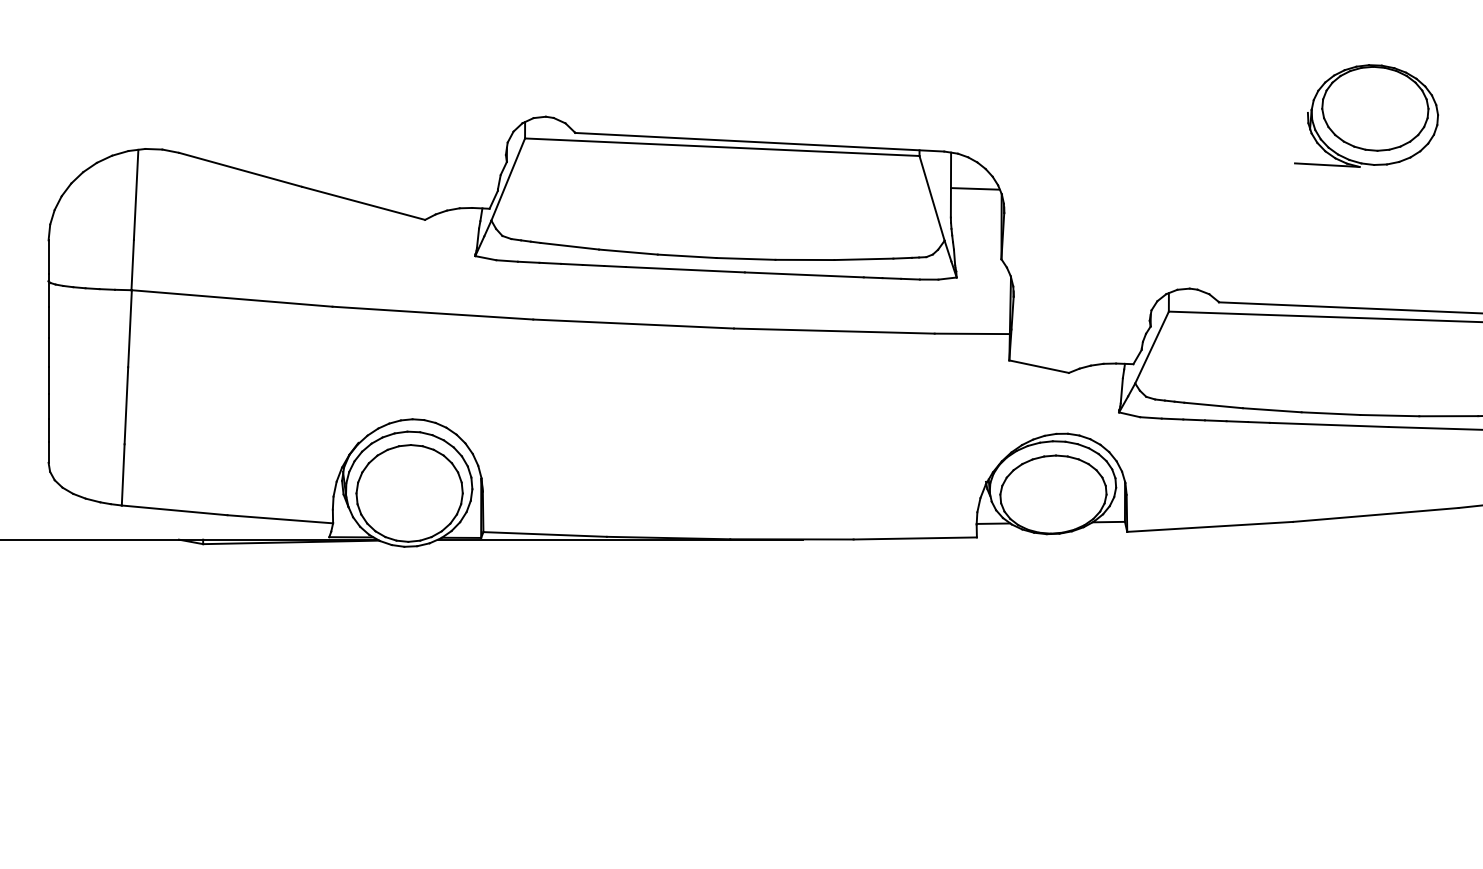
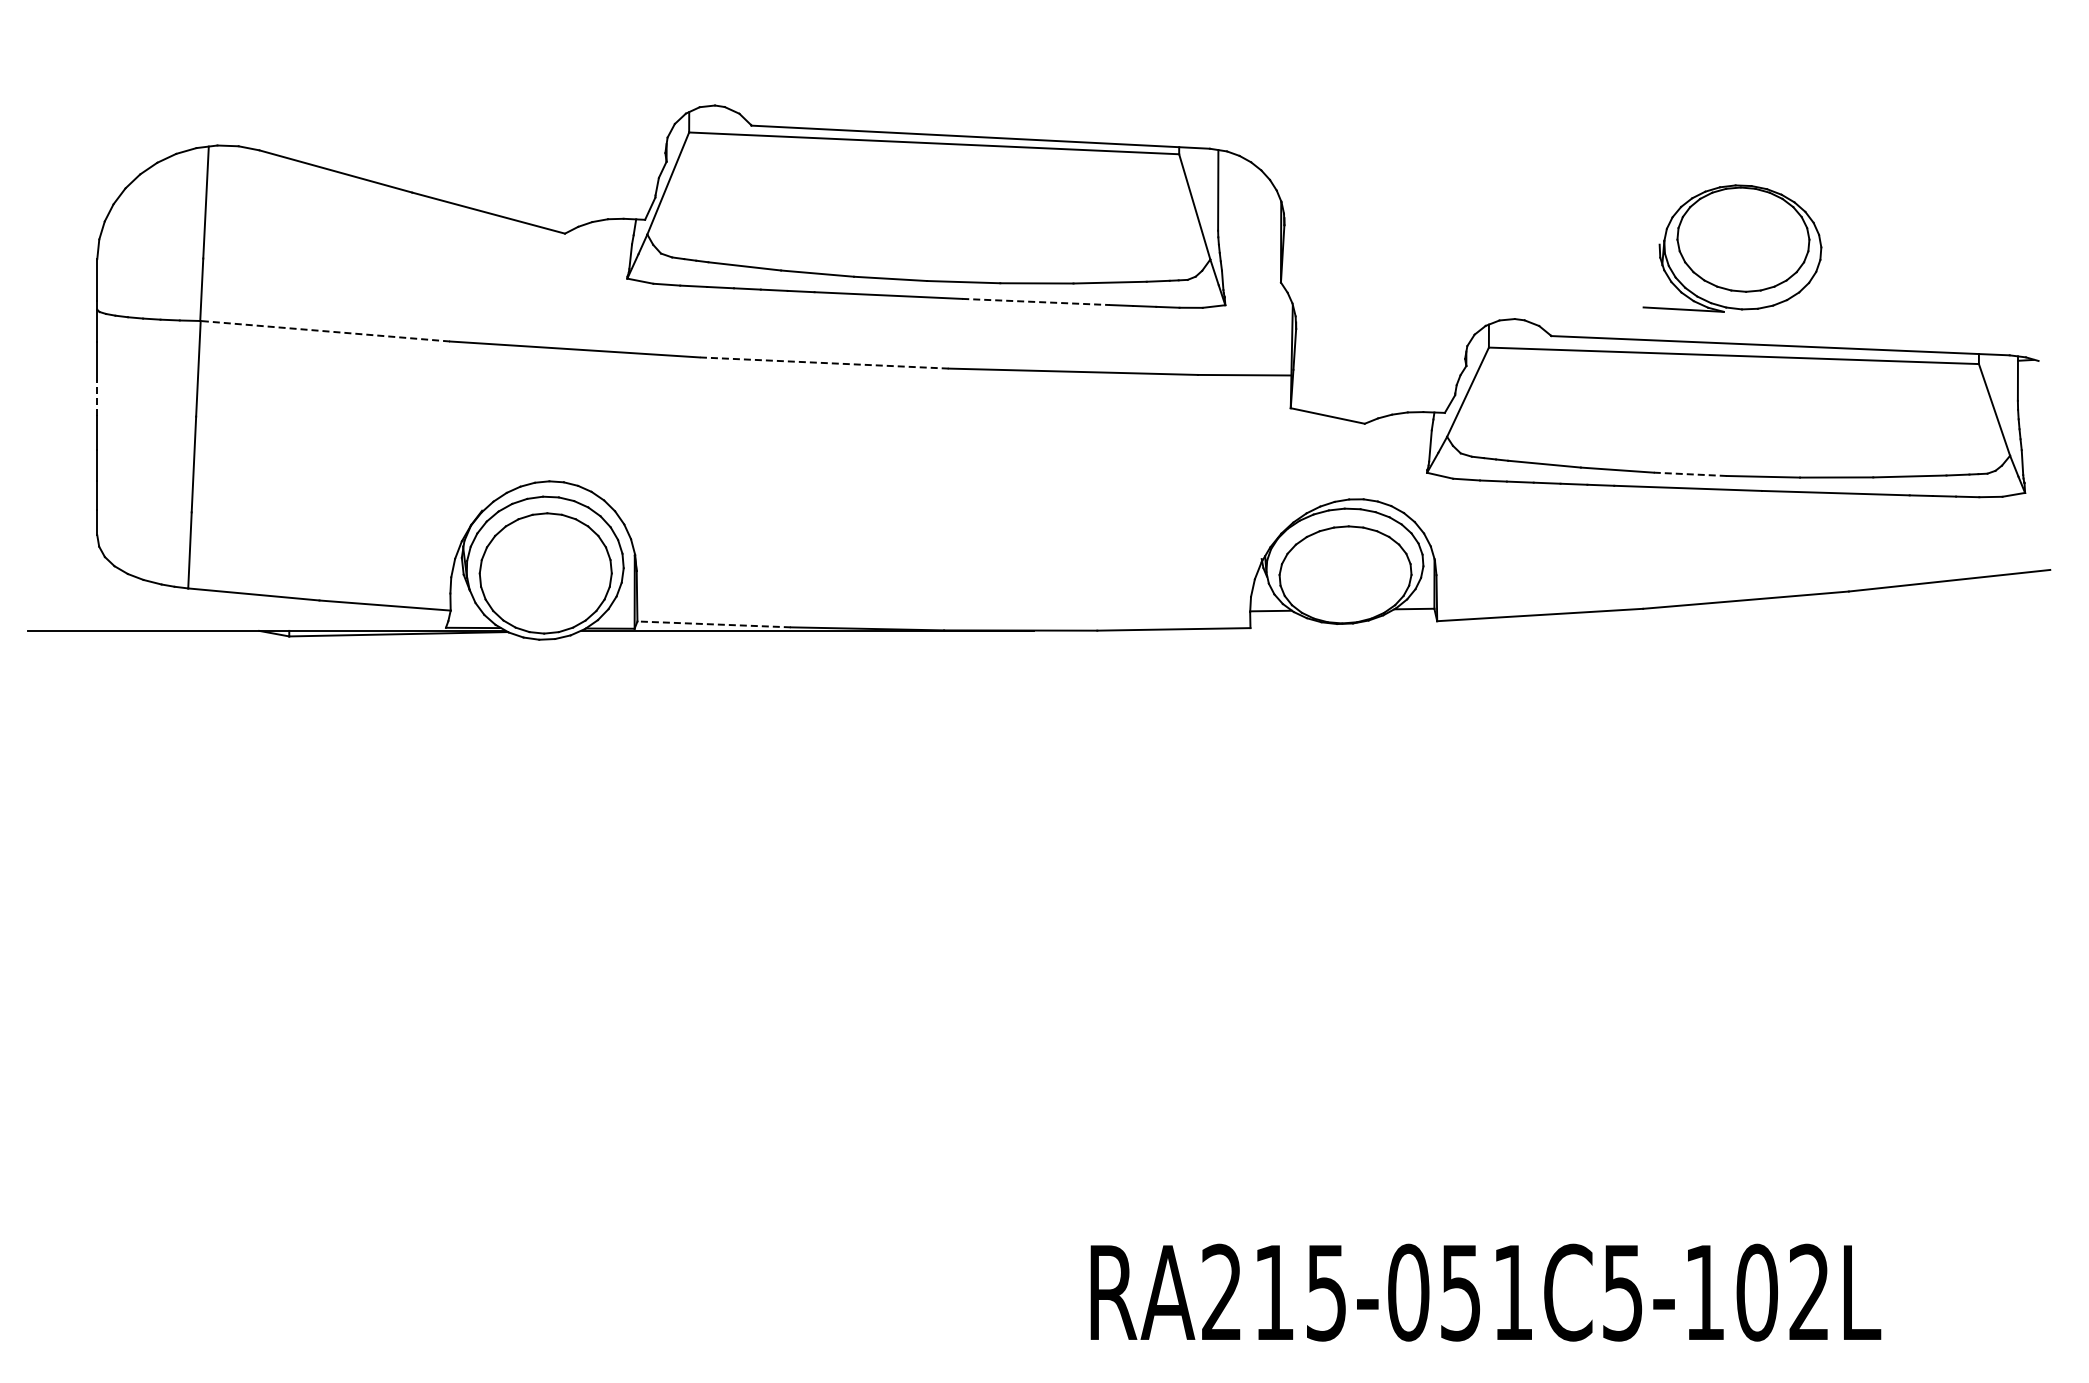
part: (1366, 115) -> (1732, 248), moved
line: (975, 189) -> (1248, 195), removed
line: (804, 274) -> (1036, 301), solid -> dashed
line: (231, 298) -> (324, 331), solid -> dashed
line: (634, 324) -> (824, 363), solid -> dashed
line: (48, 351) -> (97, 397), solid -> dashed
line: (1331, 413) -> (1690, 474), solid -> dashed
line: (545, 534) -> (714, 624), solid -> dashed

